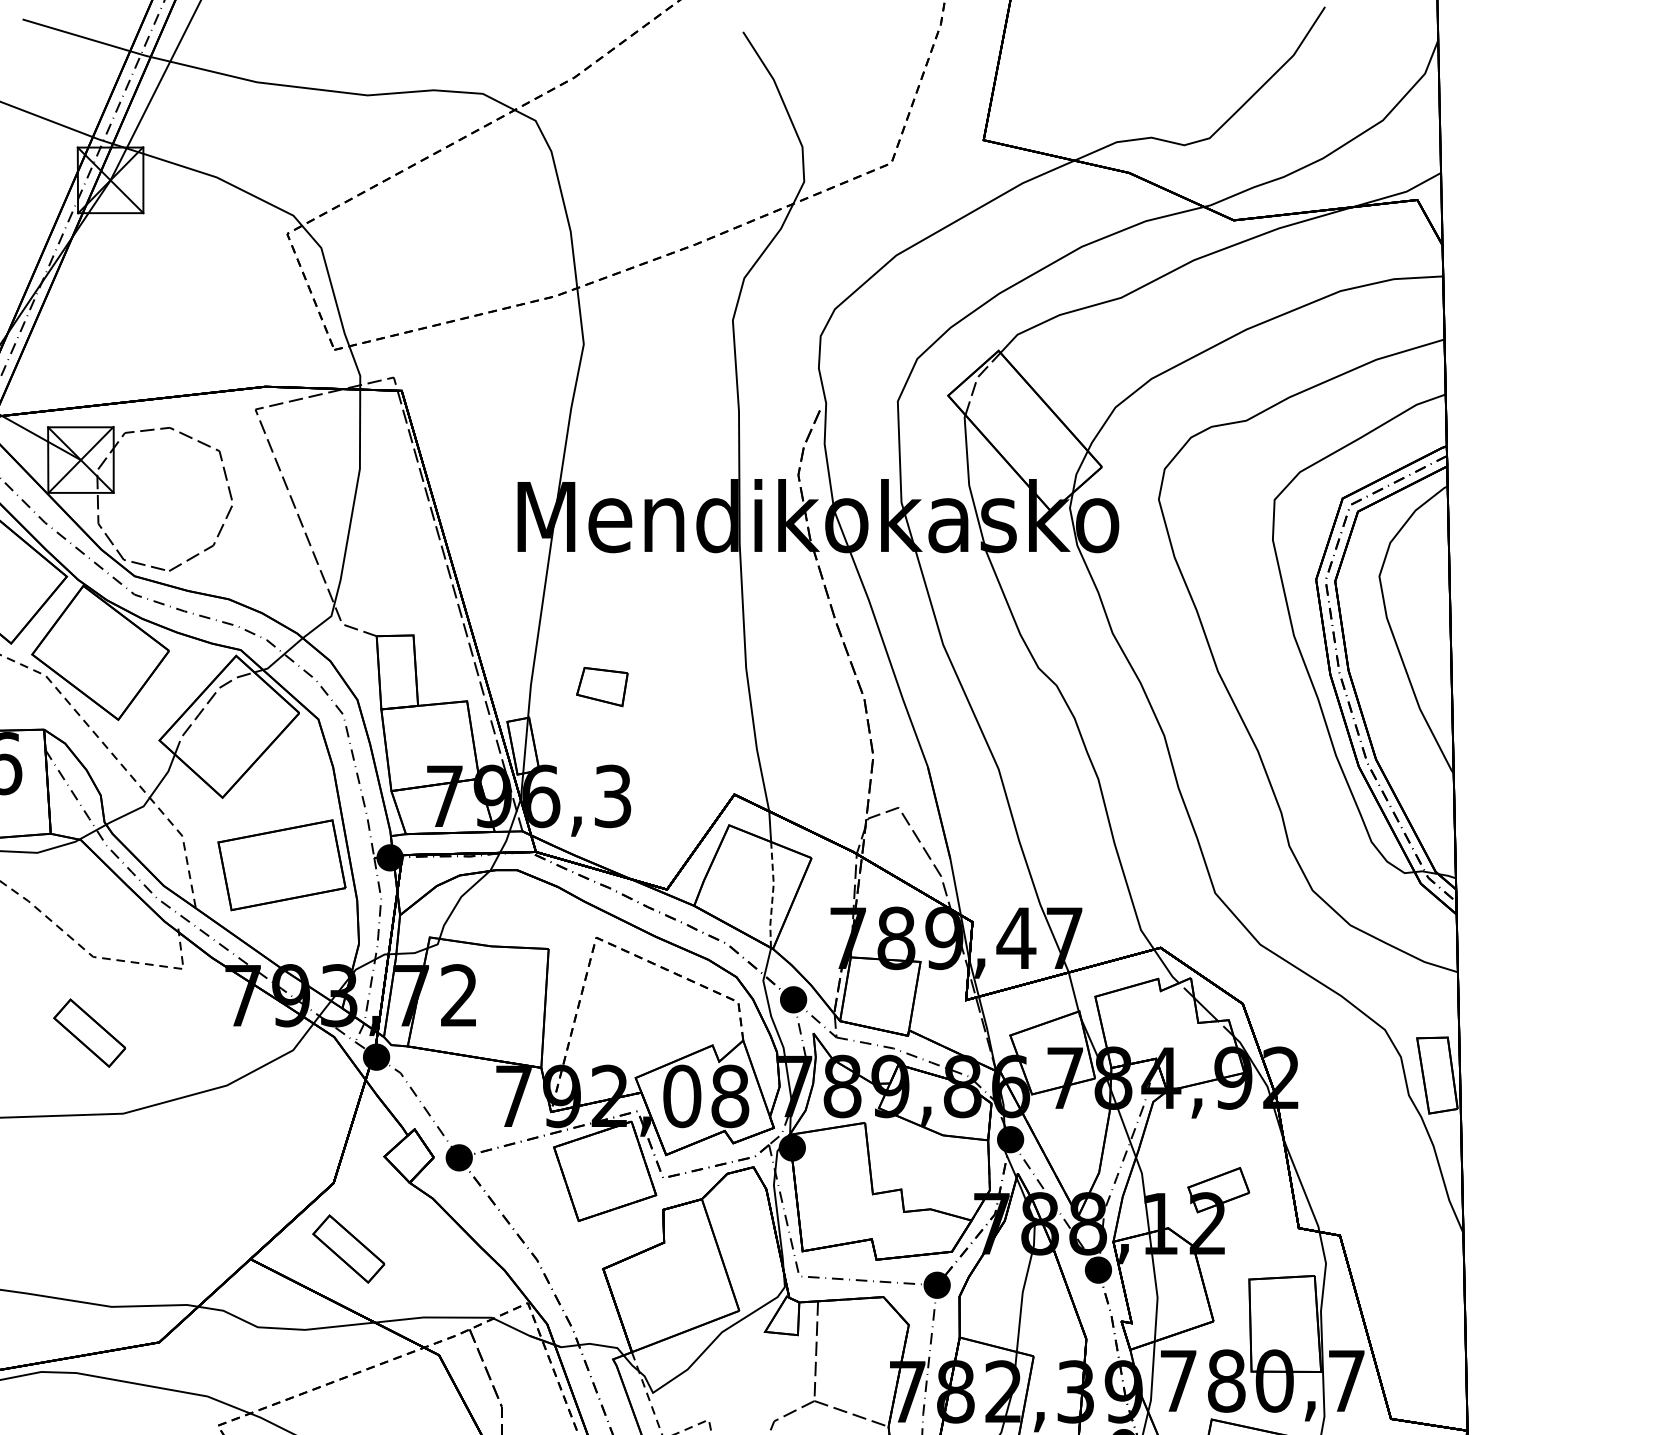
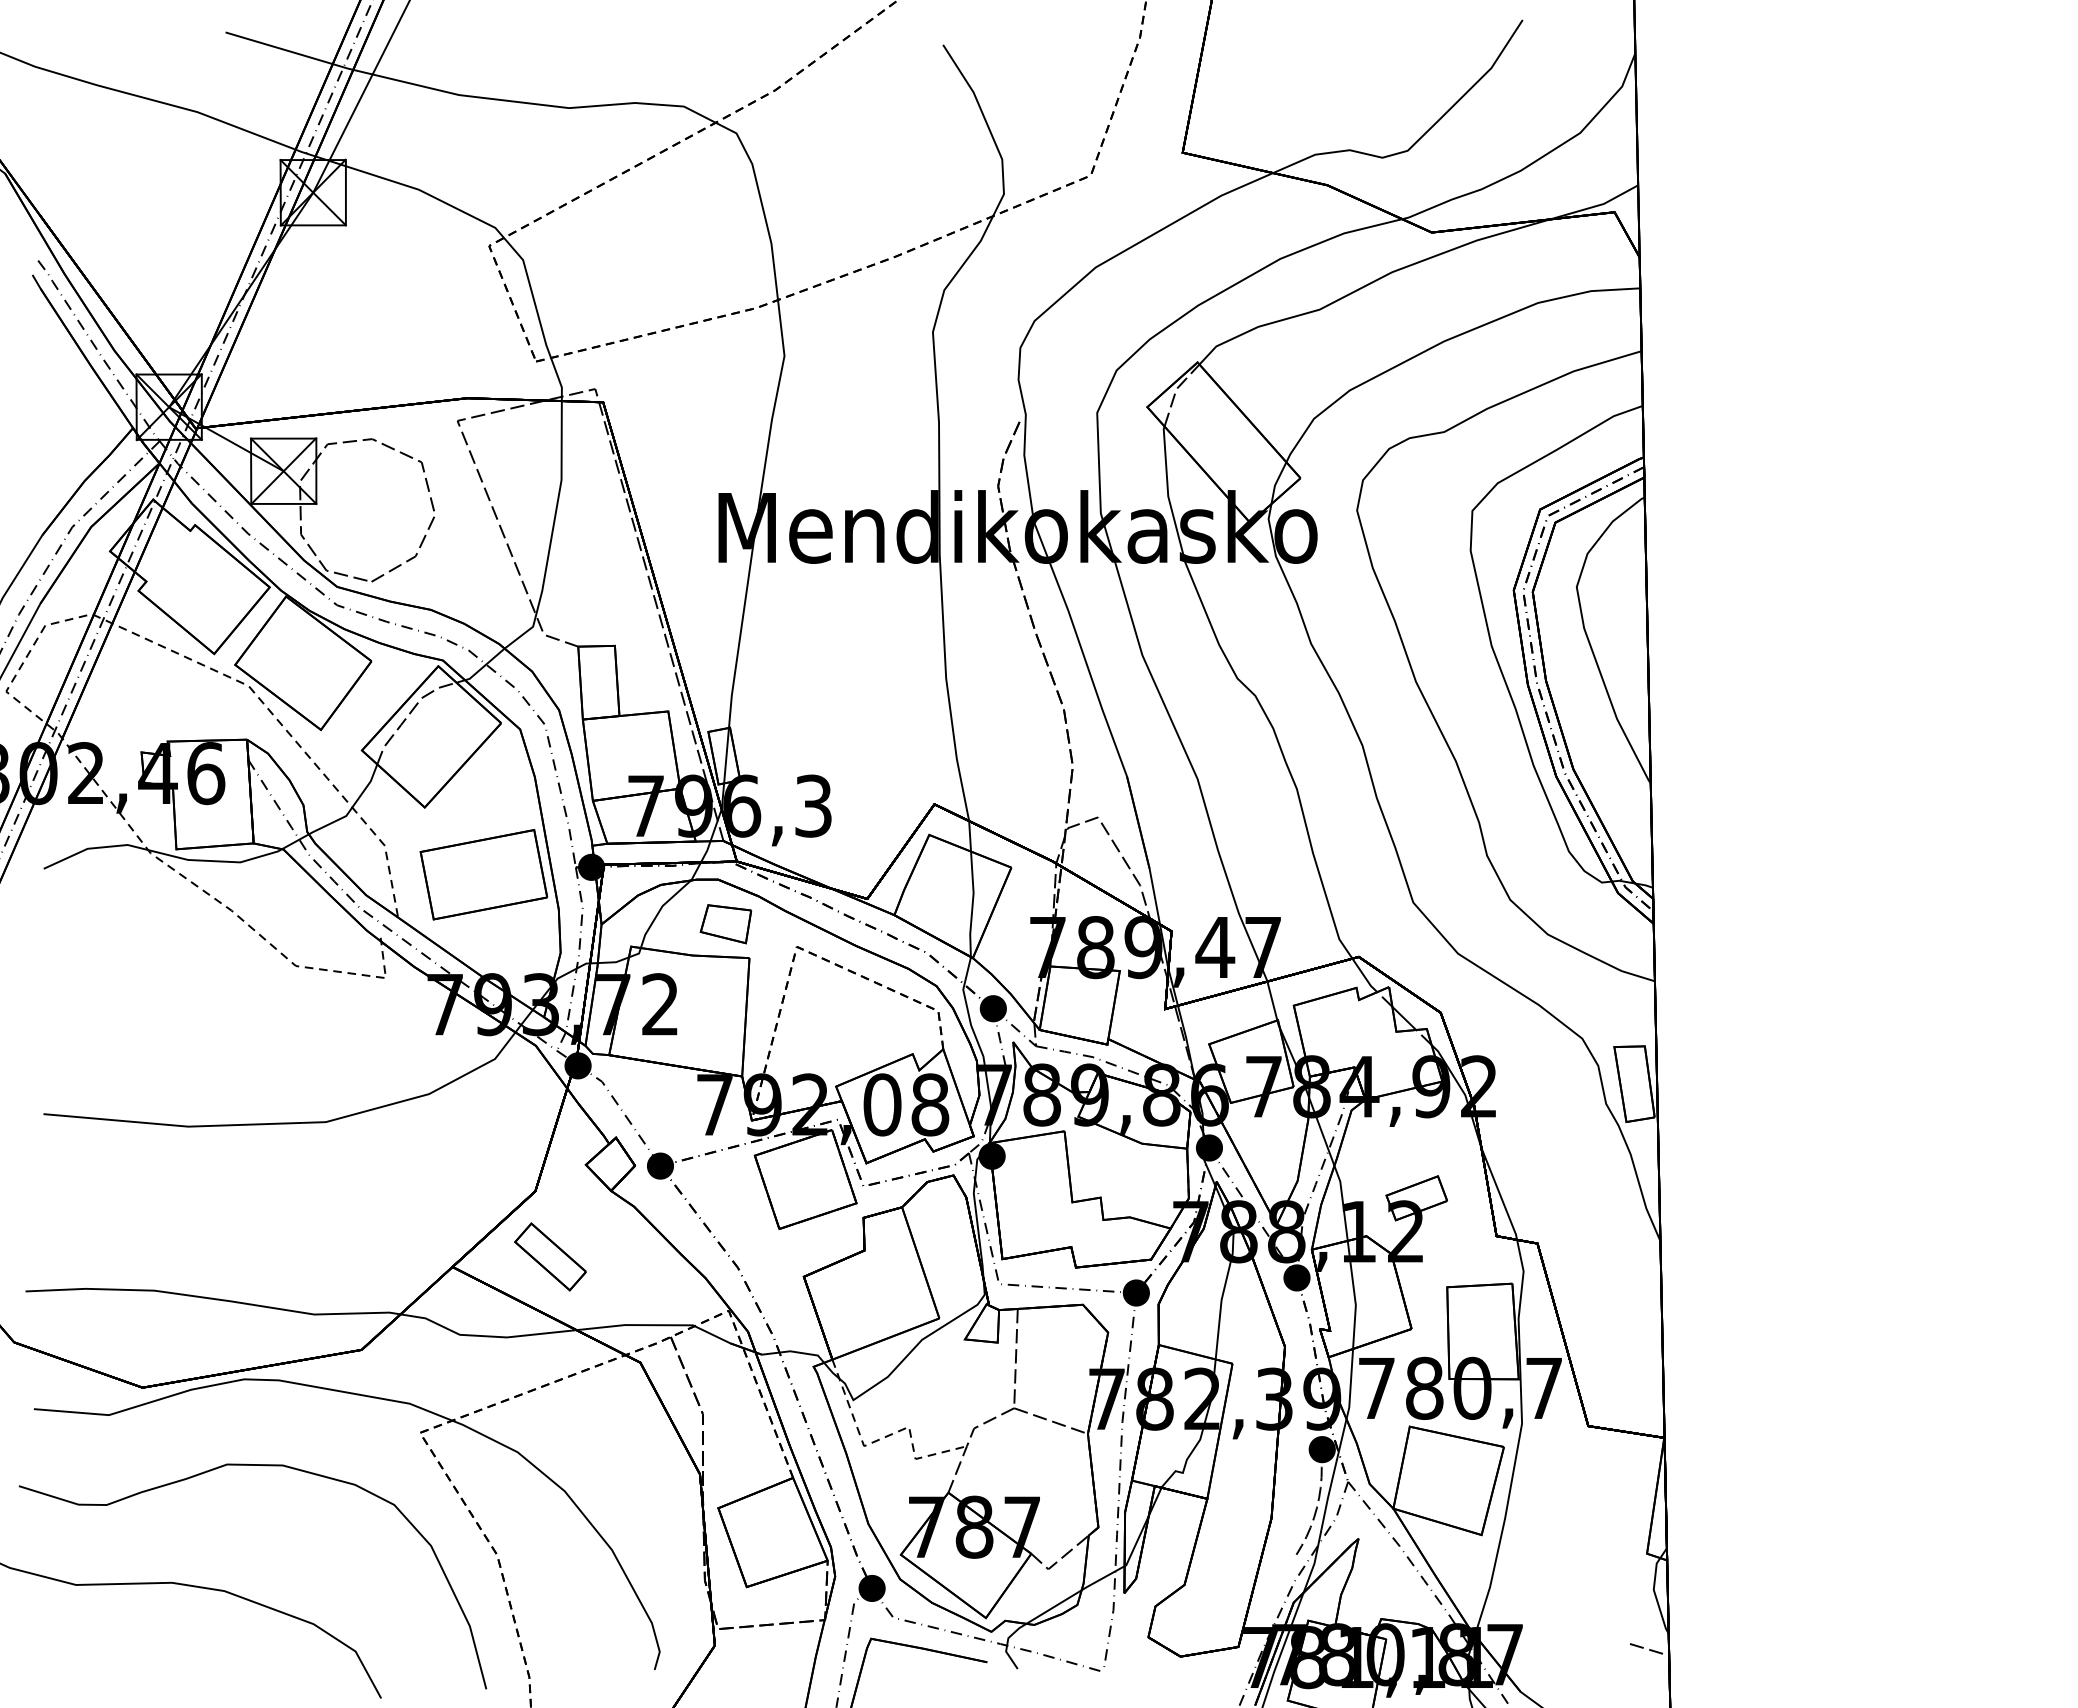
part: (601, 687) -> (725, 924), moved
line: (772, 895) -> (972, 904), dashed -> solid
part: (89, 1032) -> (292, 1041), removed

